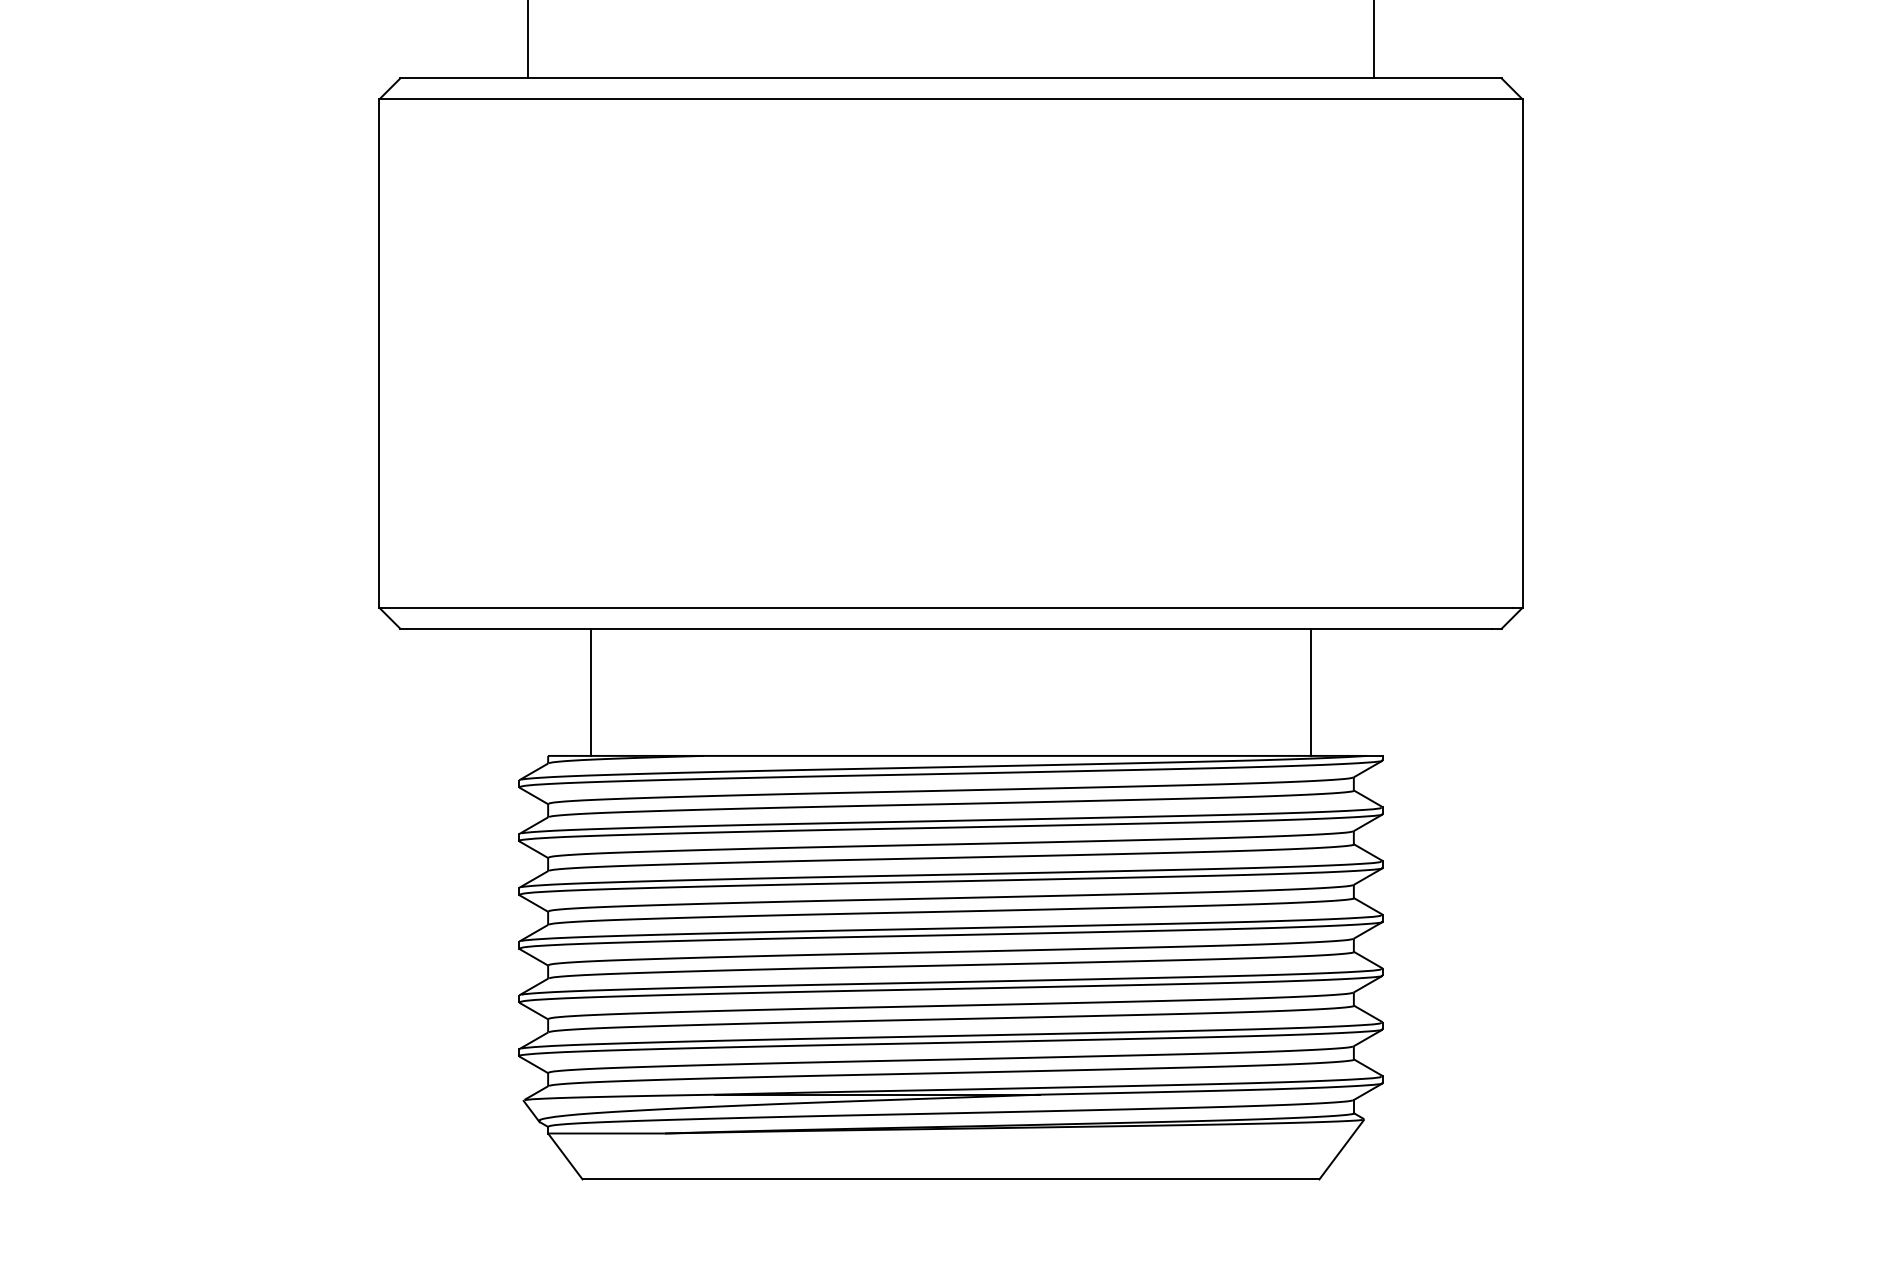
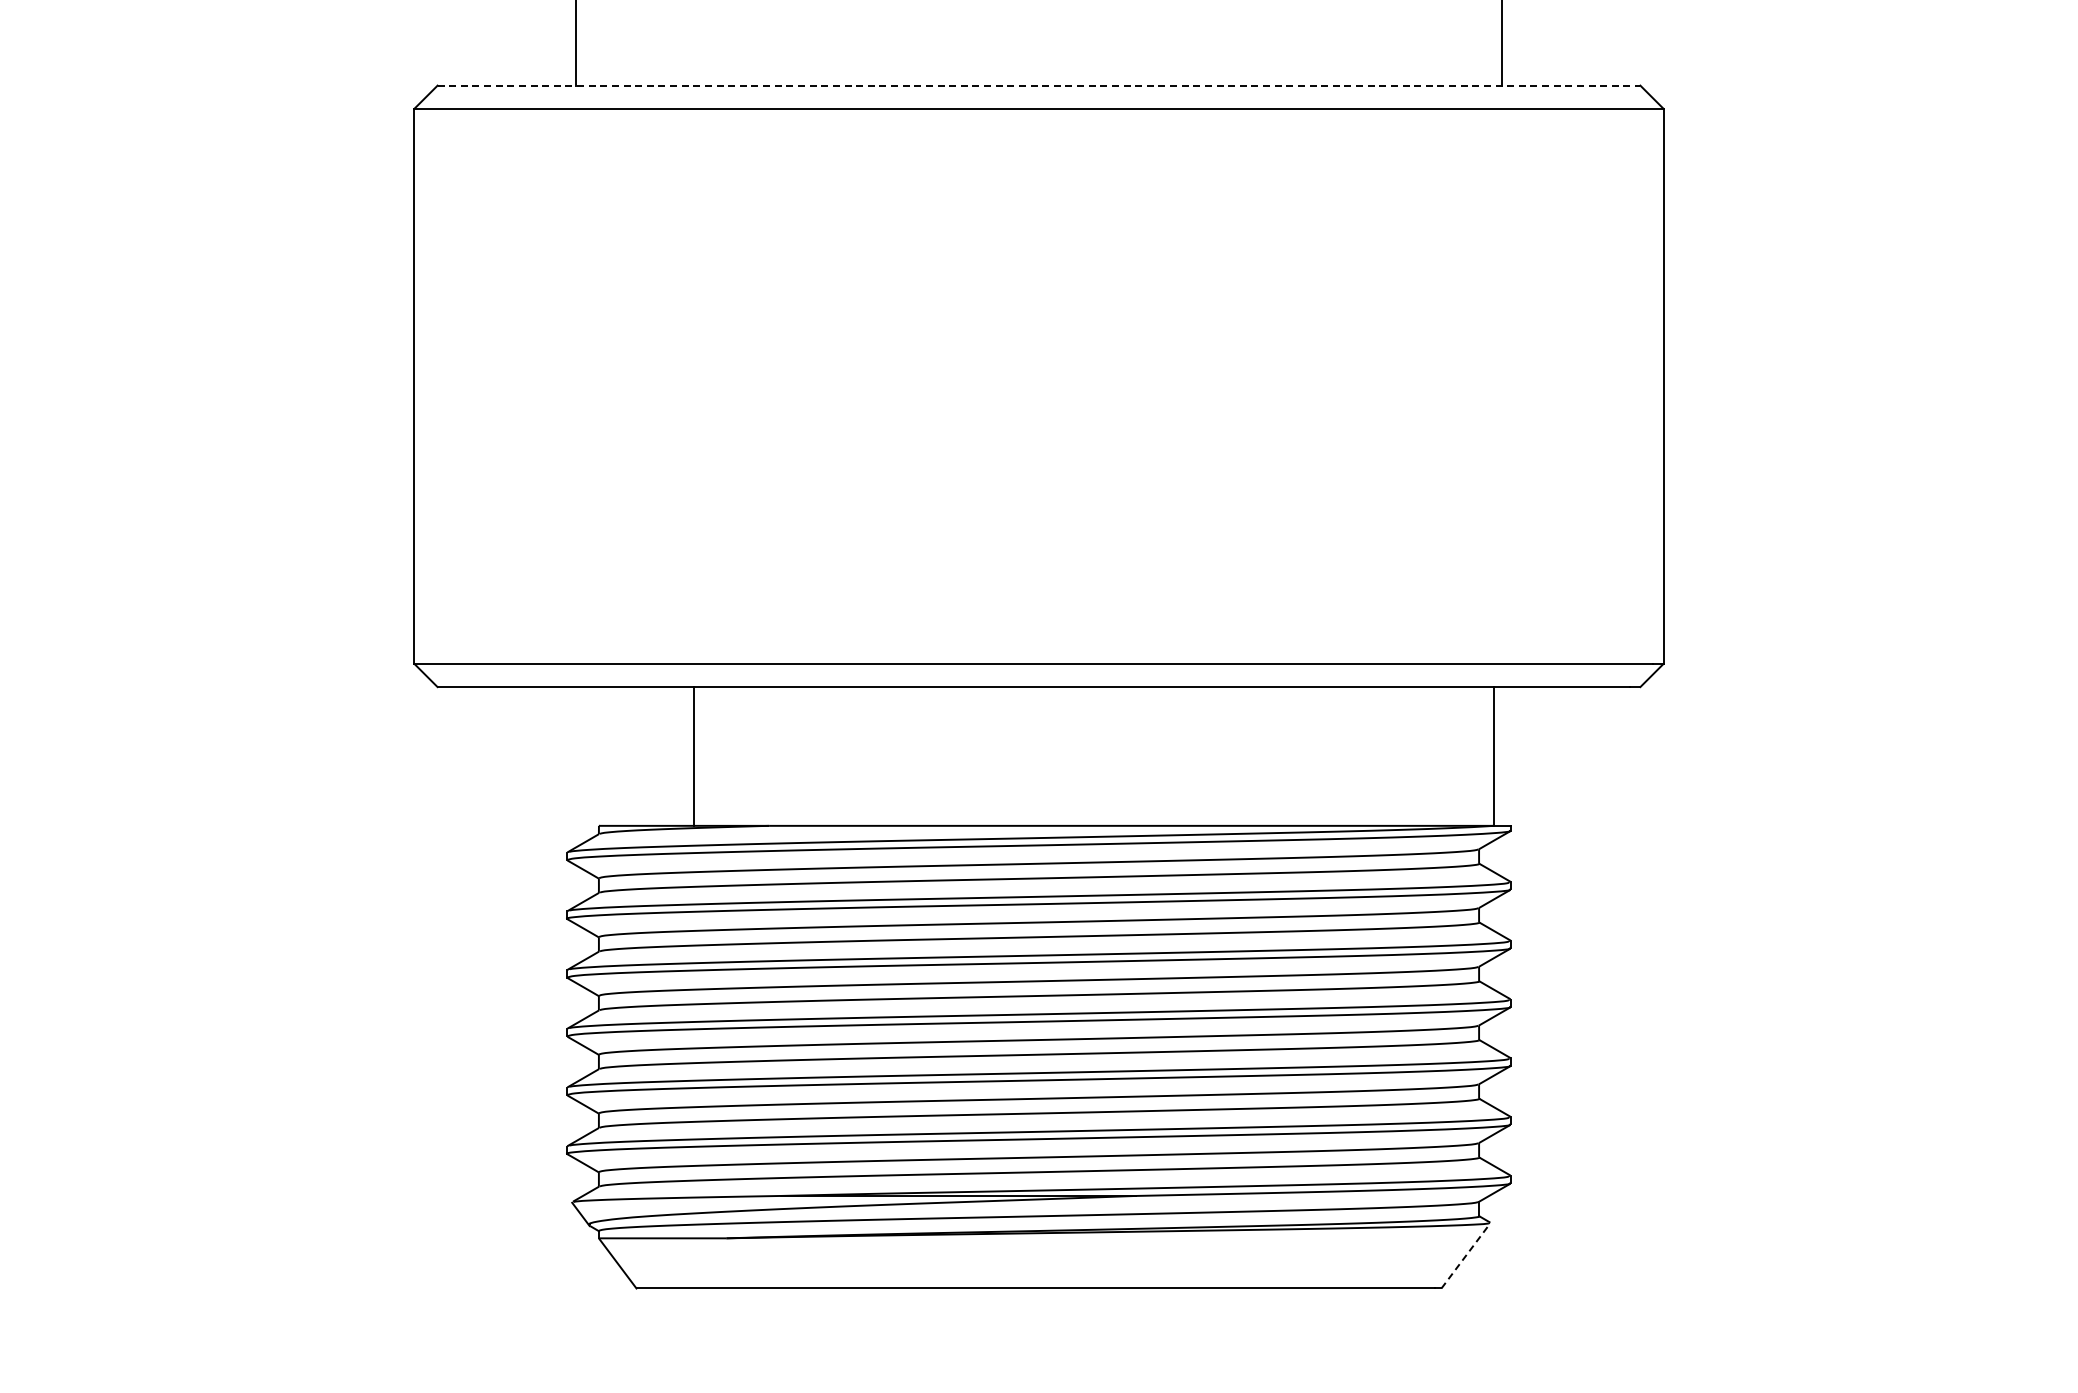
line: (951, 78) -> (1039, 85), solid -> dashed
line: (590, 692) -> (693, 756), moved
line: (1311, 692) -> (1494, 756), moved
line: (1342, 1149) -> (1466, 1255), solid -> dashed

